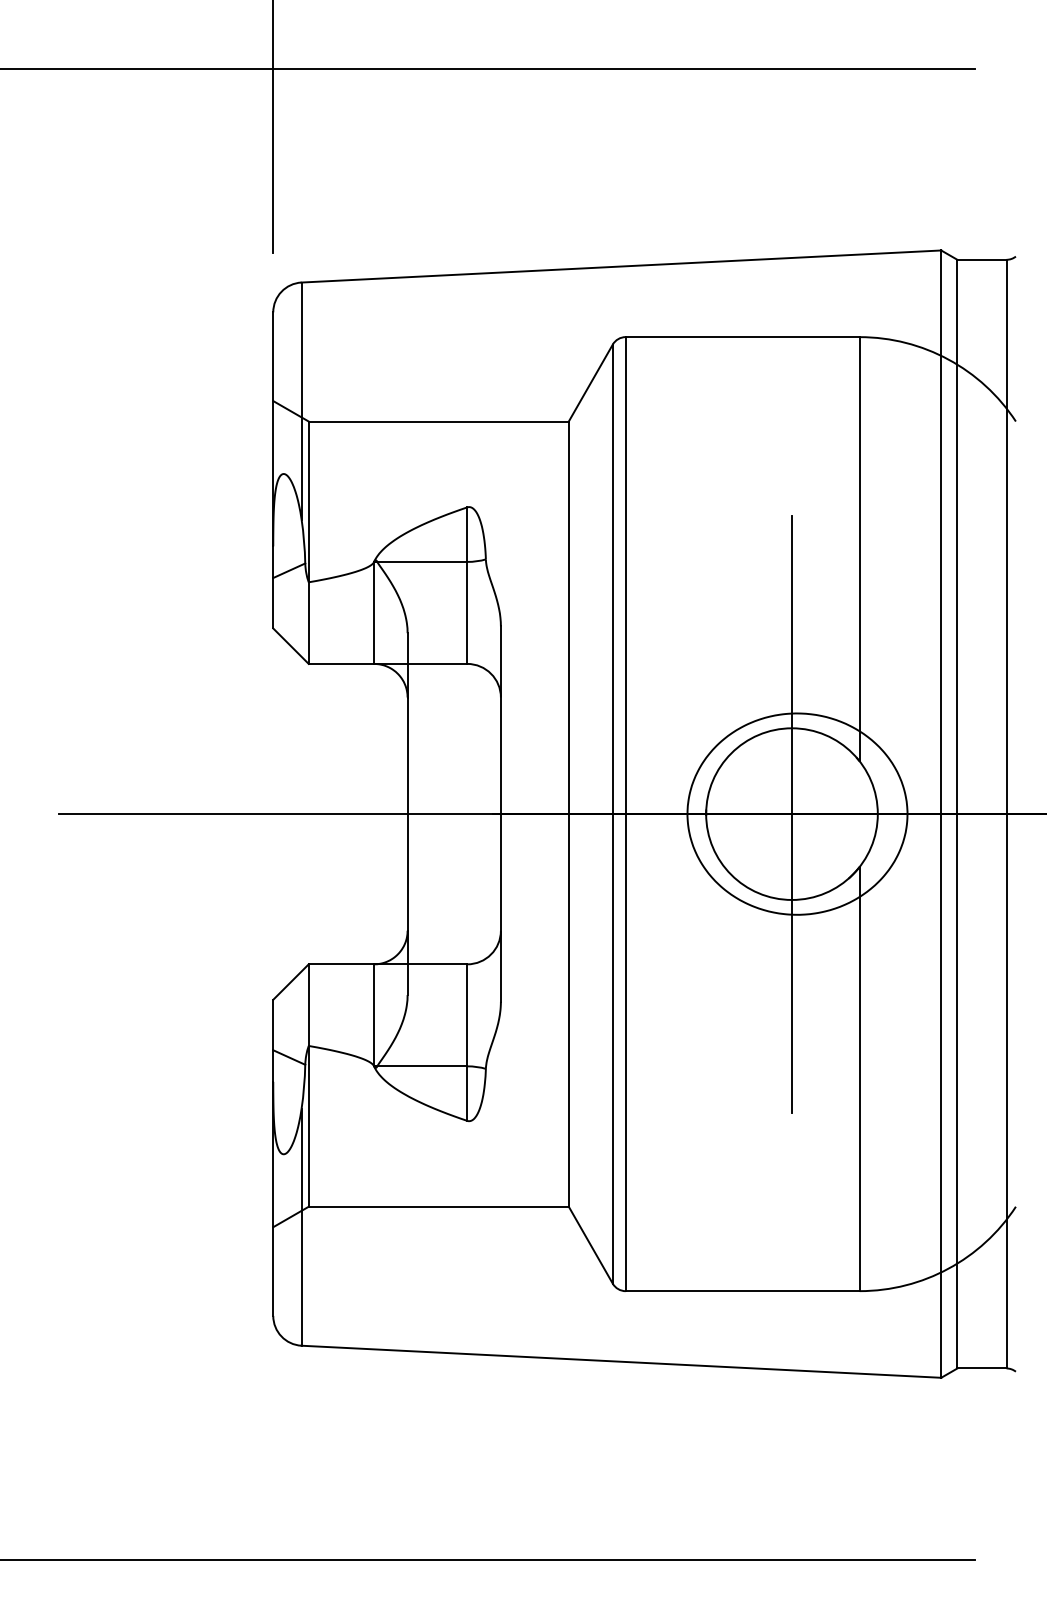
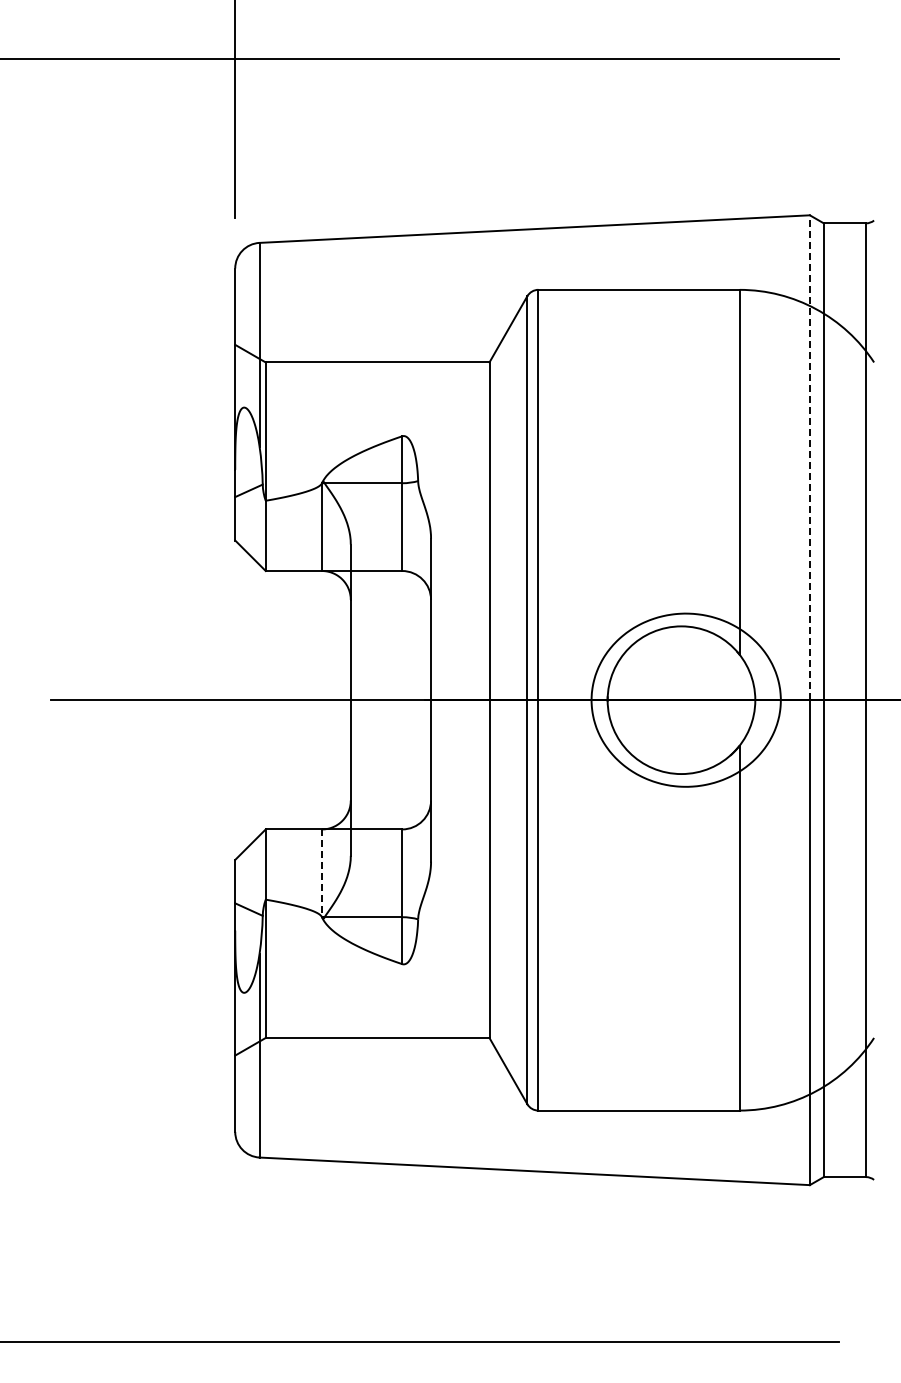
line: (940, 531) -> (809, 457), solid -> dashed
line: (792, 814) -> (681, 700), removed
line: (373, 1015) -> (321, 873), solid -> dashed

